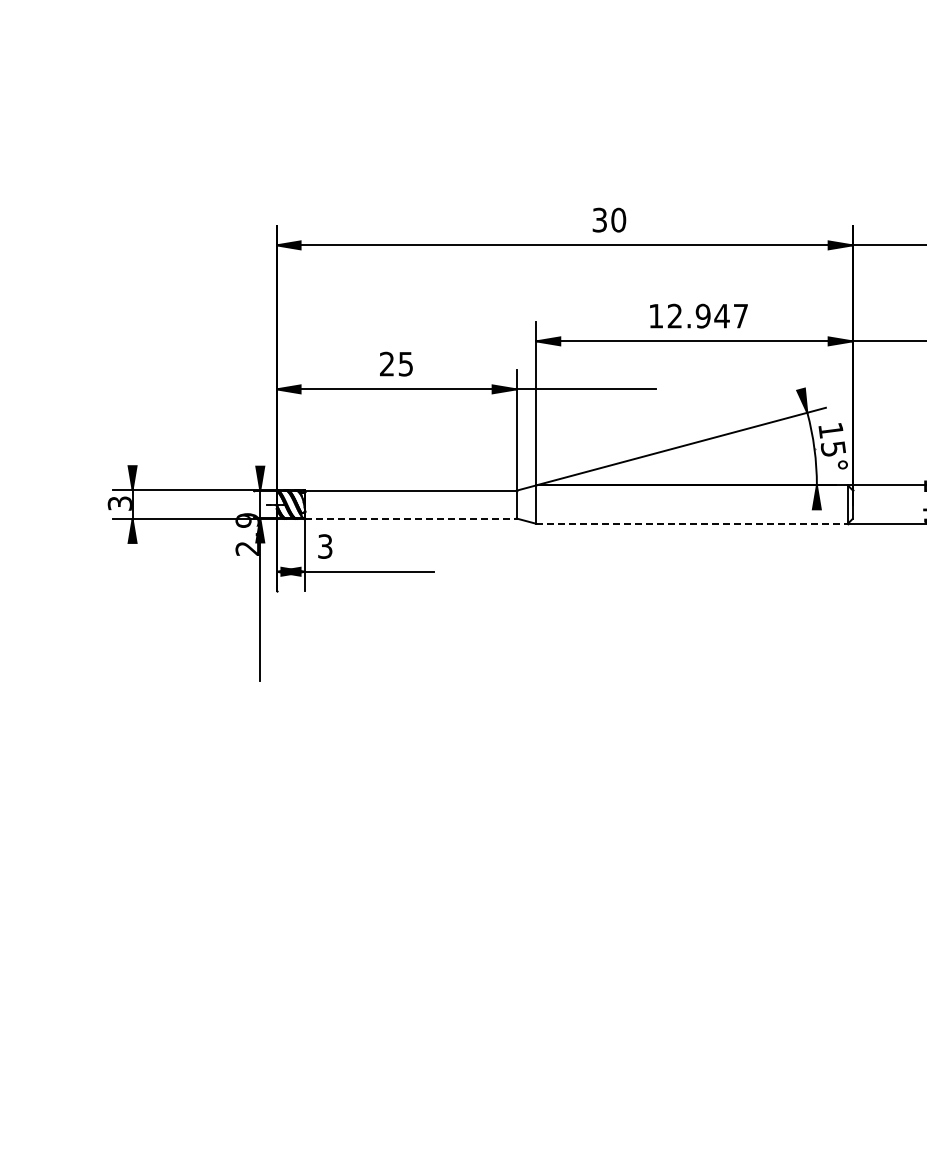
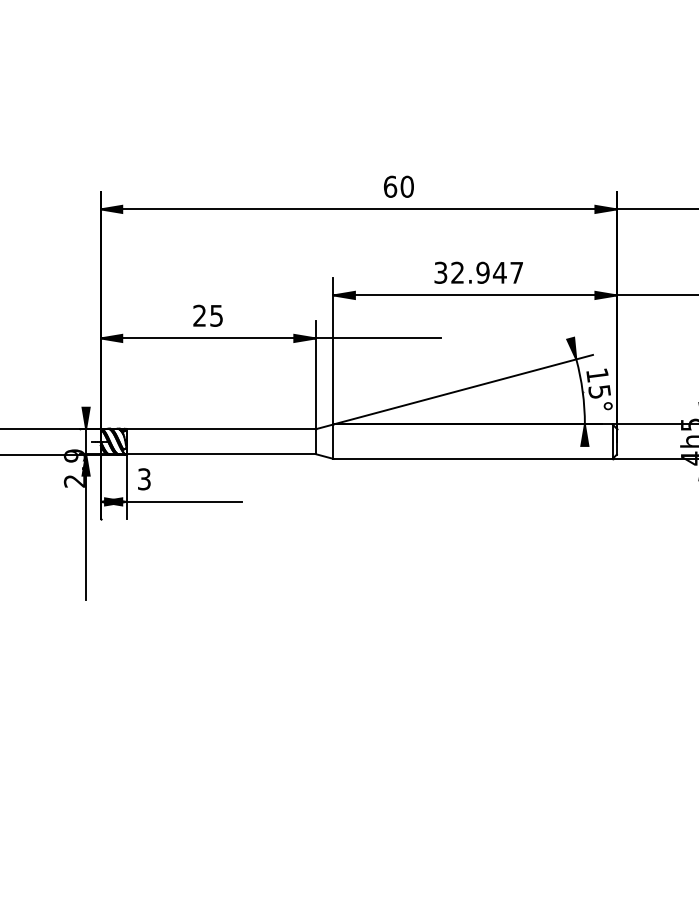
text: (599, 219) -> (390, 186), 30 -> 60
text: (656, 315) -> (441, 272), 12.947 -> 32.947
line: (411, 518) -> (221, 454), dashed -> solid
line: (692, 523) -> (473, 458), dashed -> solid

